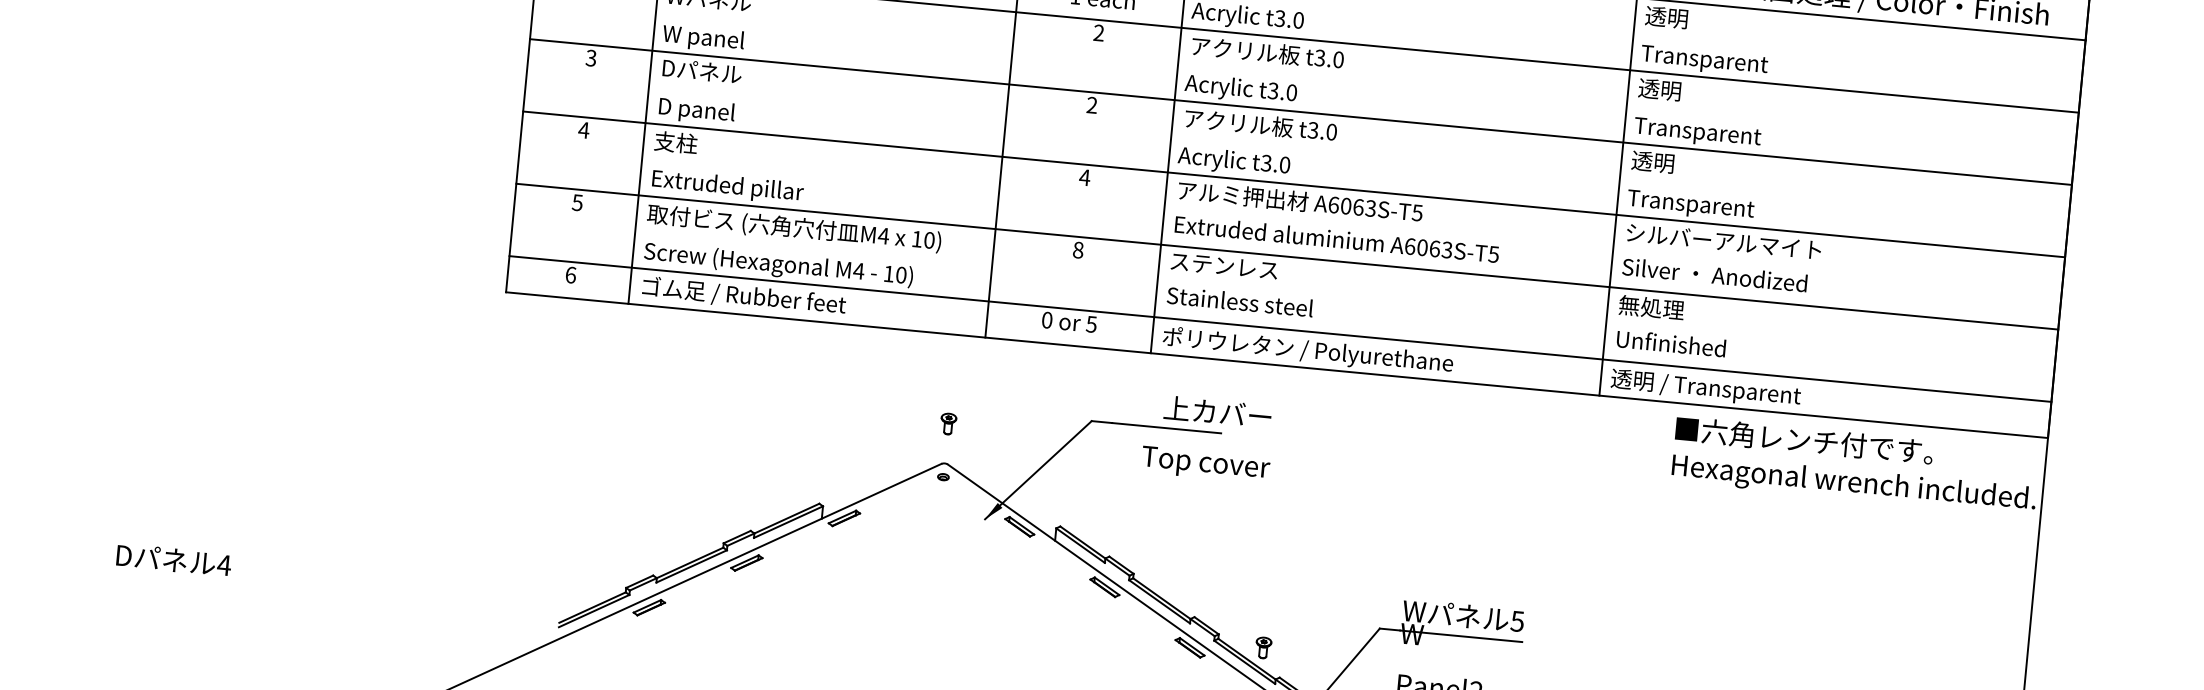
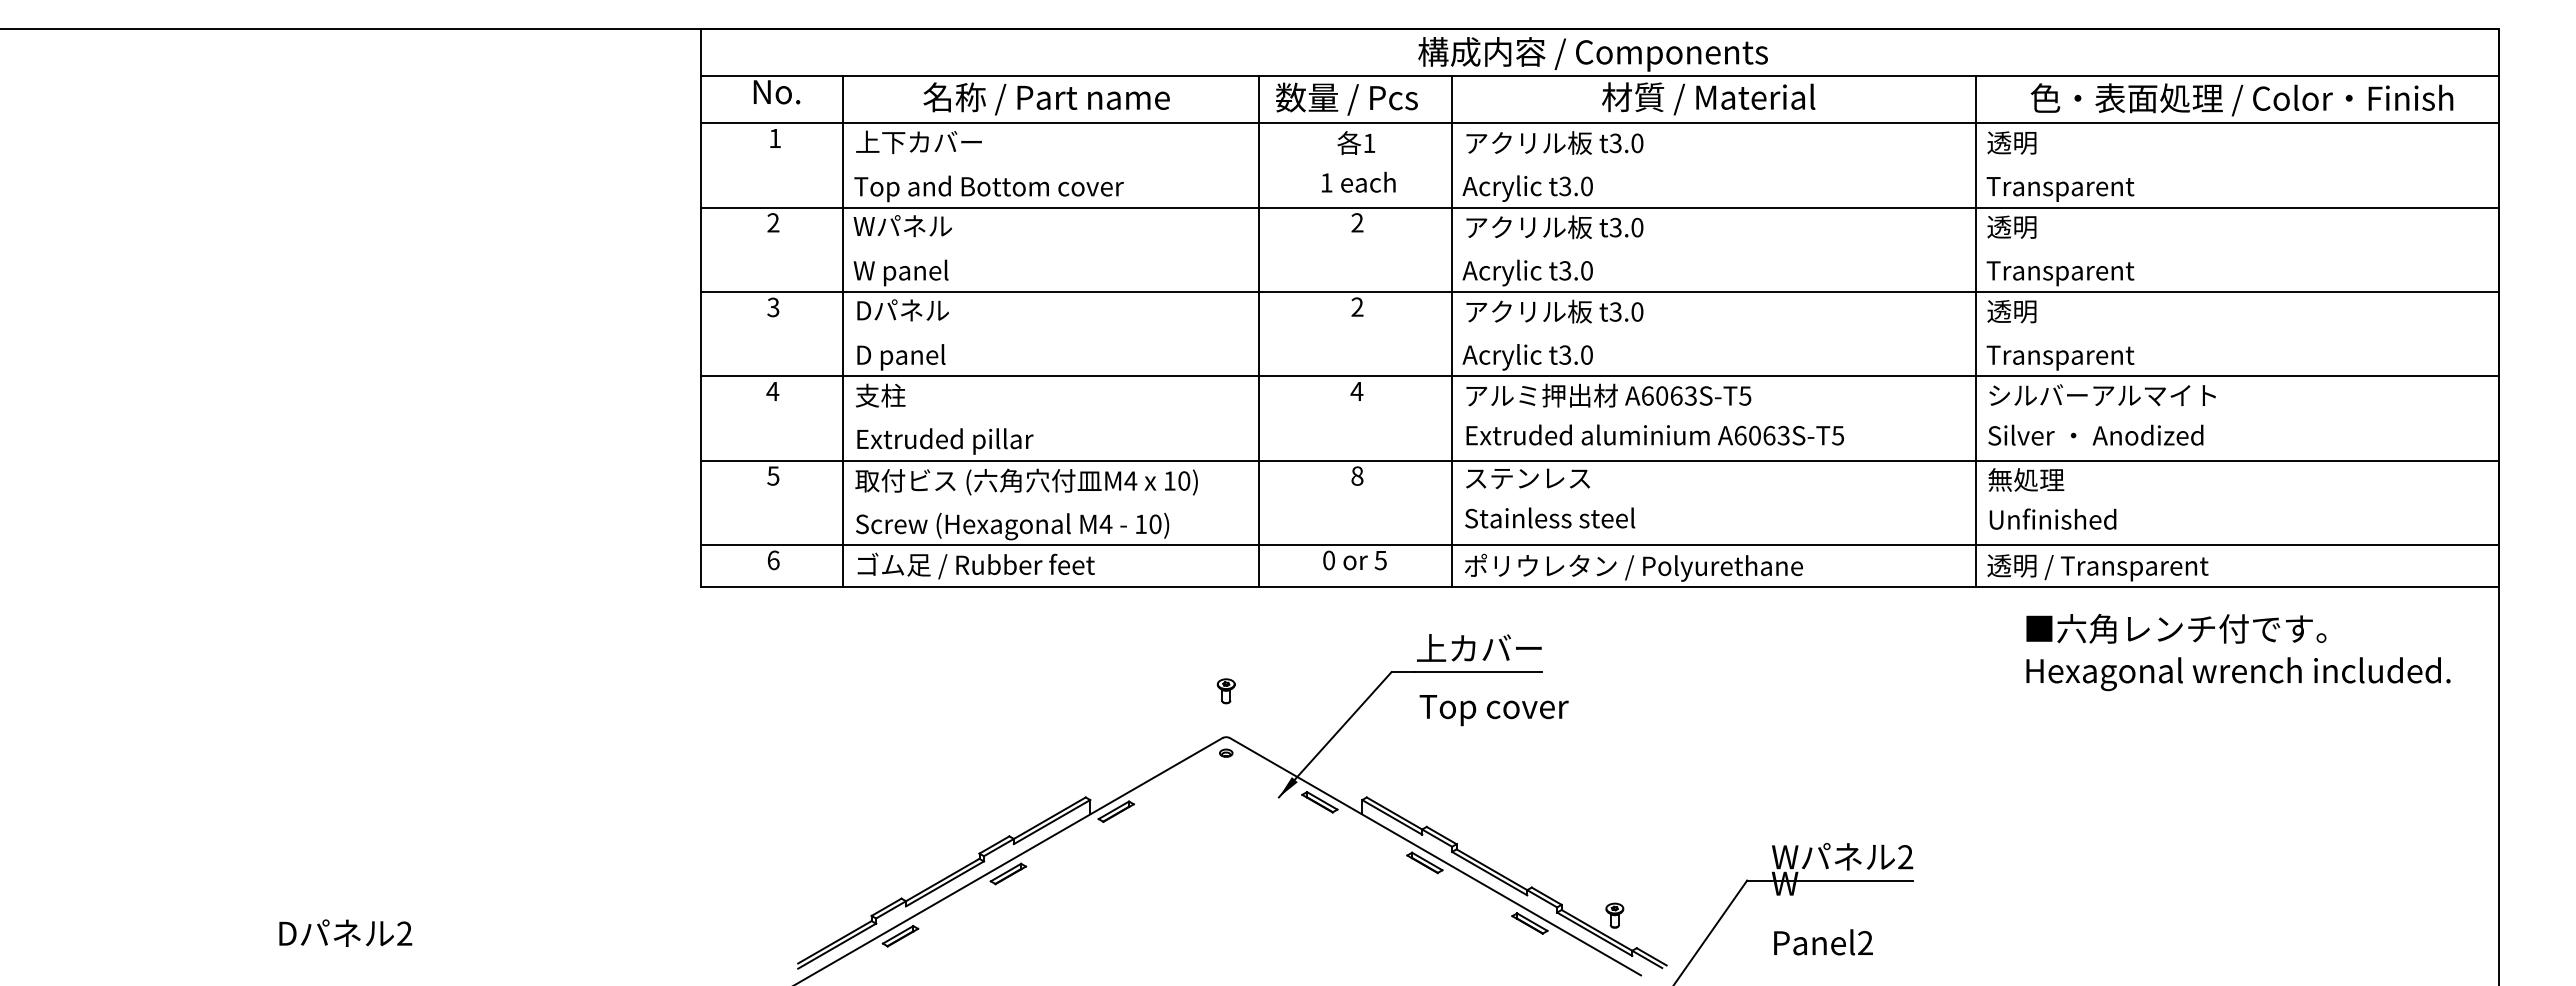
text: (1218, 411) -> (1479, 647), moved
text: (1205, 464) -> (1493, 710), moved
text: (1855, 465) -> (2238, 652), moved
text: (224, 565) -> (404, 933), 4 -> 2
text: (1517, 621) -> (1905, 857), 5 -> 2

